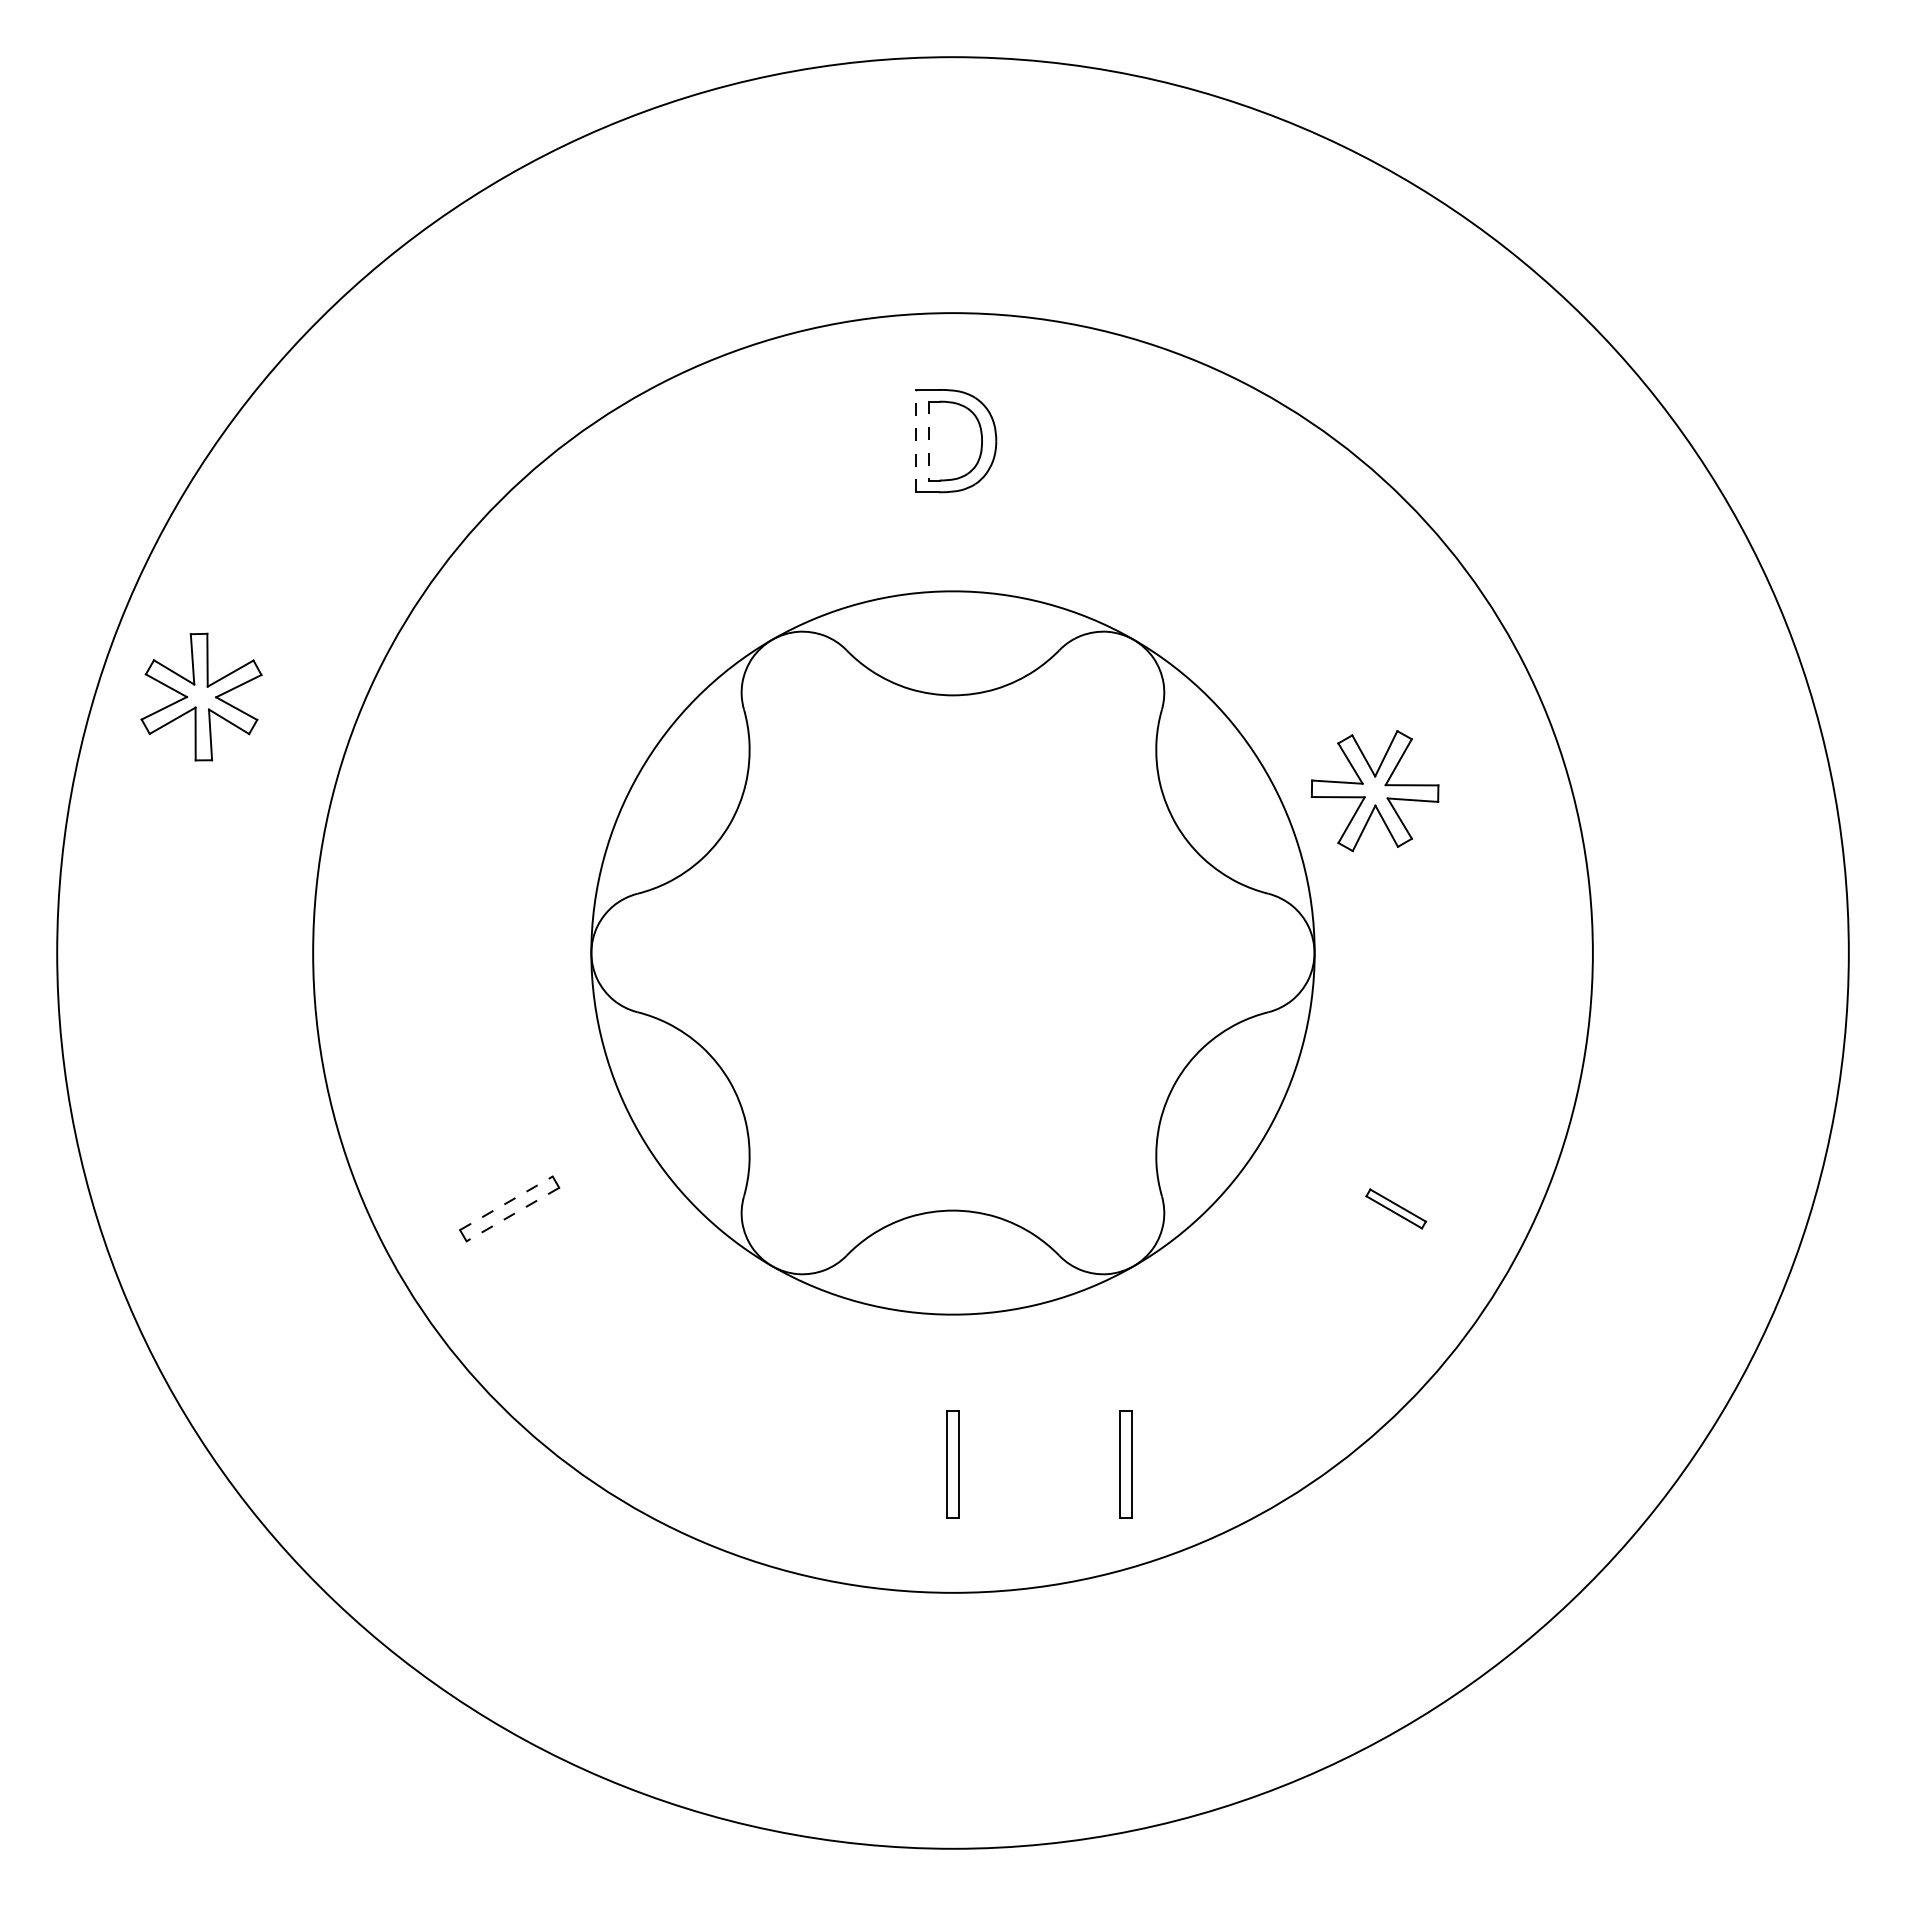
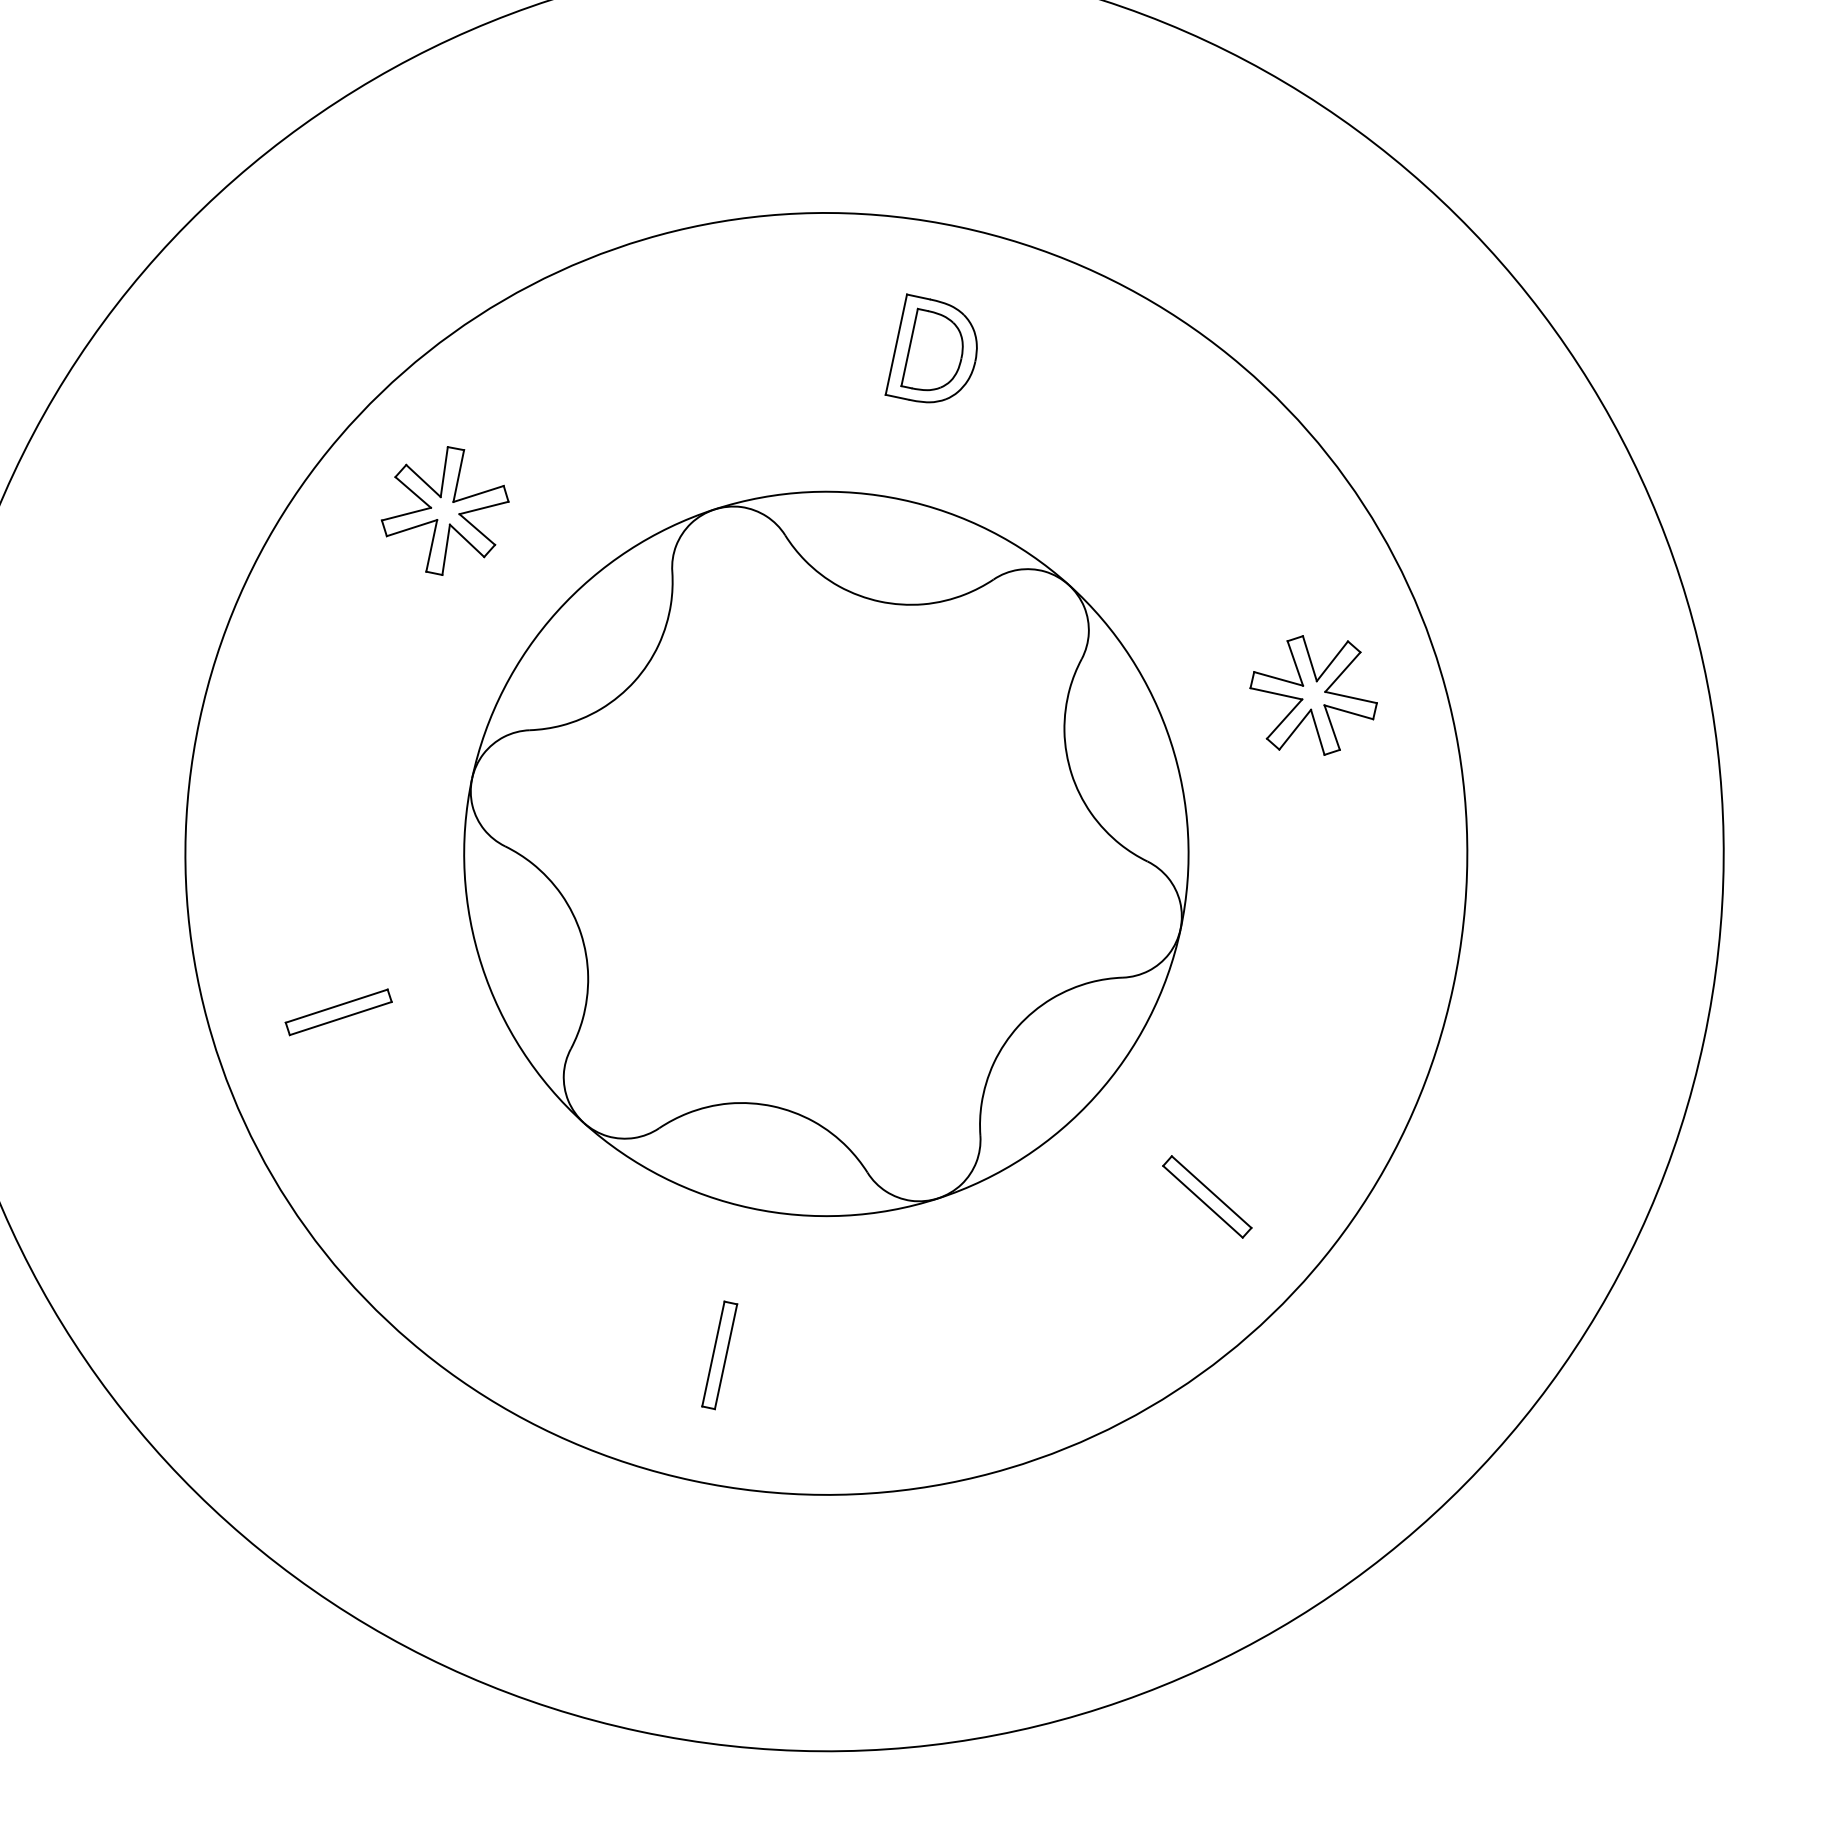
line: (915, 440) -> (896, 344), dashed -> solid
line: (929, 441) -> (909, 347), dashed -> solid
part: (201, 696) -> (445, 510), moved
part: (1374, 791) -> (1313, 695), moved
line: (506, 1203) -> (336, 1006), dashed -> solid
part: (1395, 1208) -> (1206, 1196), size x1.67
line: (512, 1214) -> (340, 1018), dashed -> solid
part: (1125, 1464) -> (888, 1390), removed

